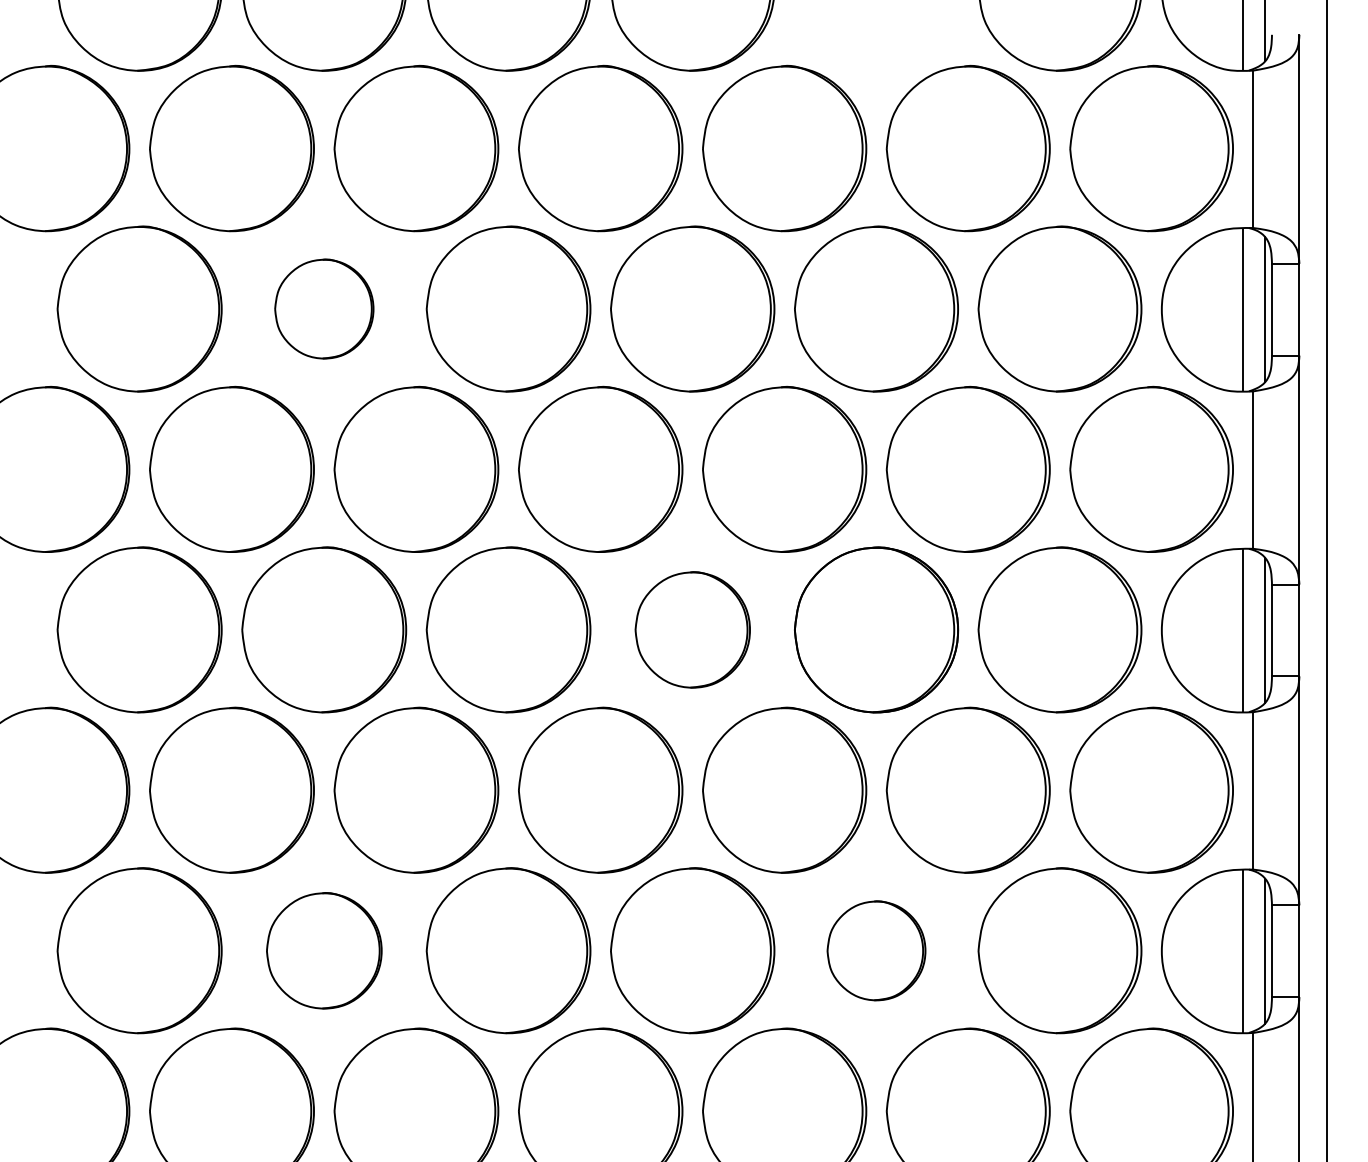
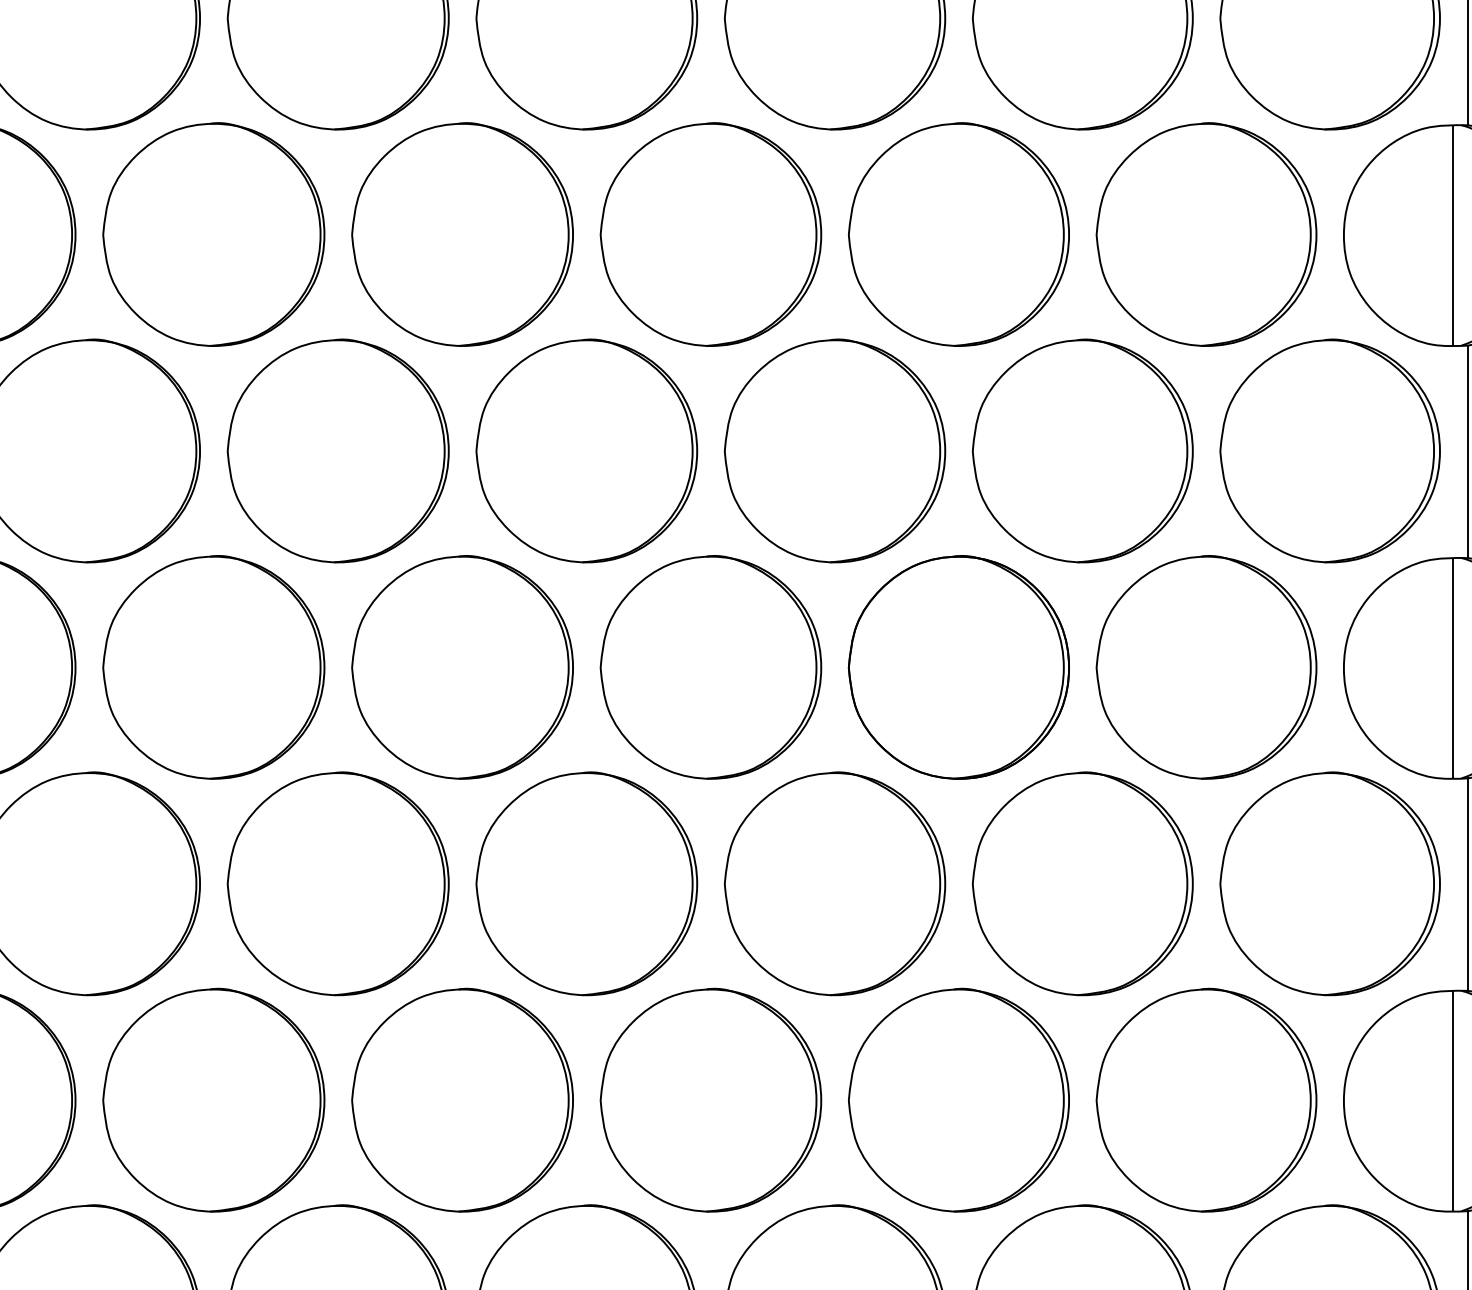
part: (324, 308) -> (214, 233), size x1.67
part: (692, 629) -> (710, 666), size x1.43
part: (324, 950) -> (214, 1099), size x1.43
part: (876, 950) -> (958, 1099), size x1.67

